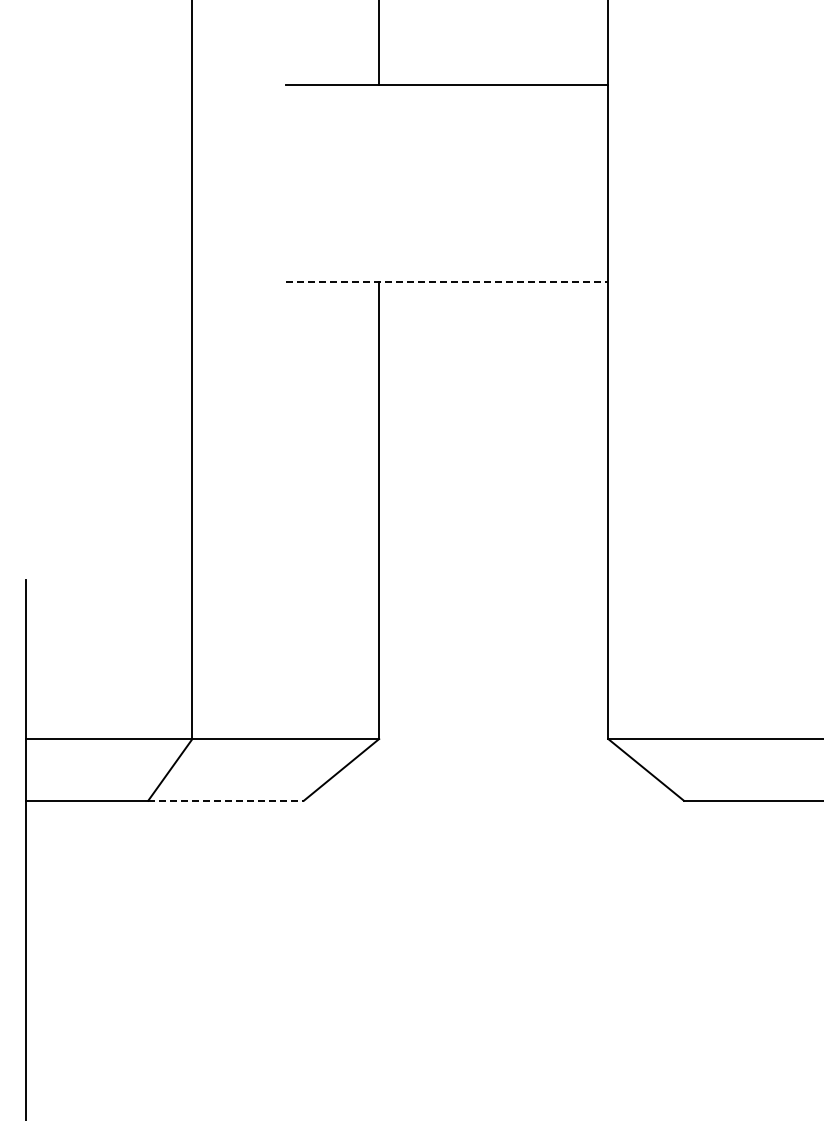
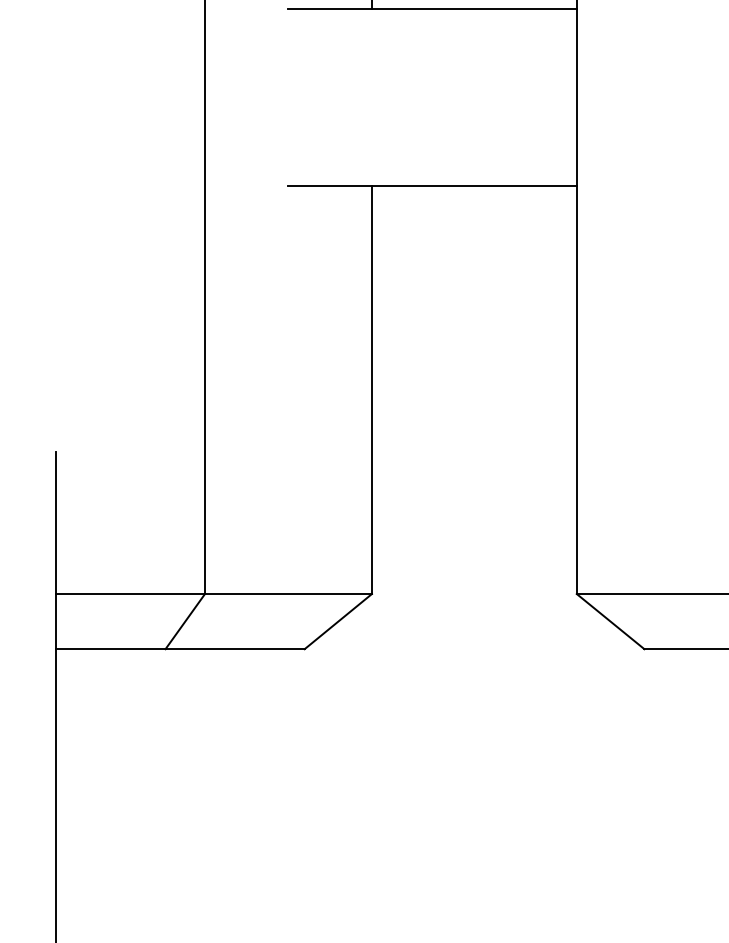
line: (447, 282) -> (433, 185), dashed -> solid
line: (226, 800) -> (235, 648), dashed -> solid

